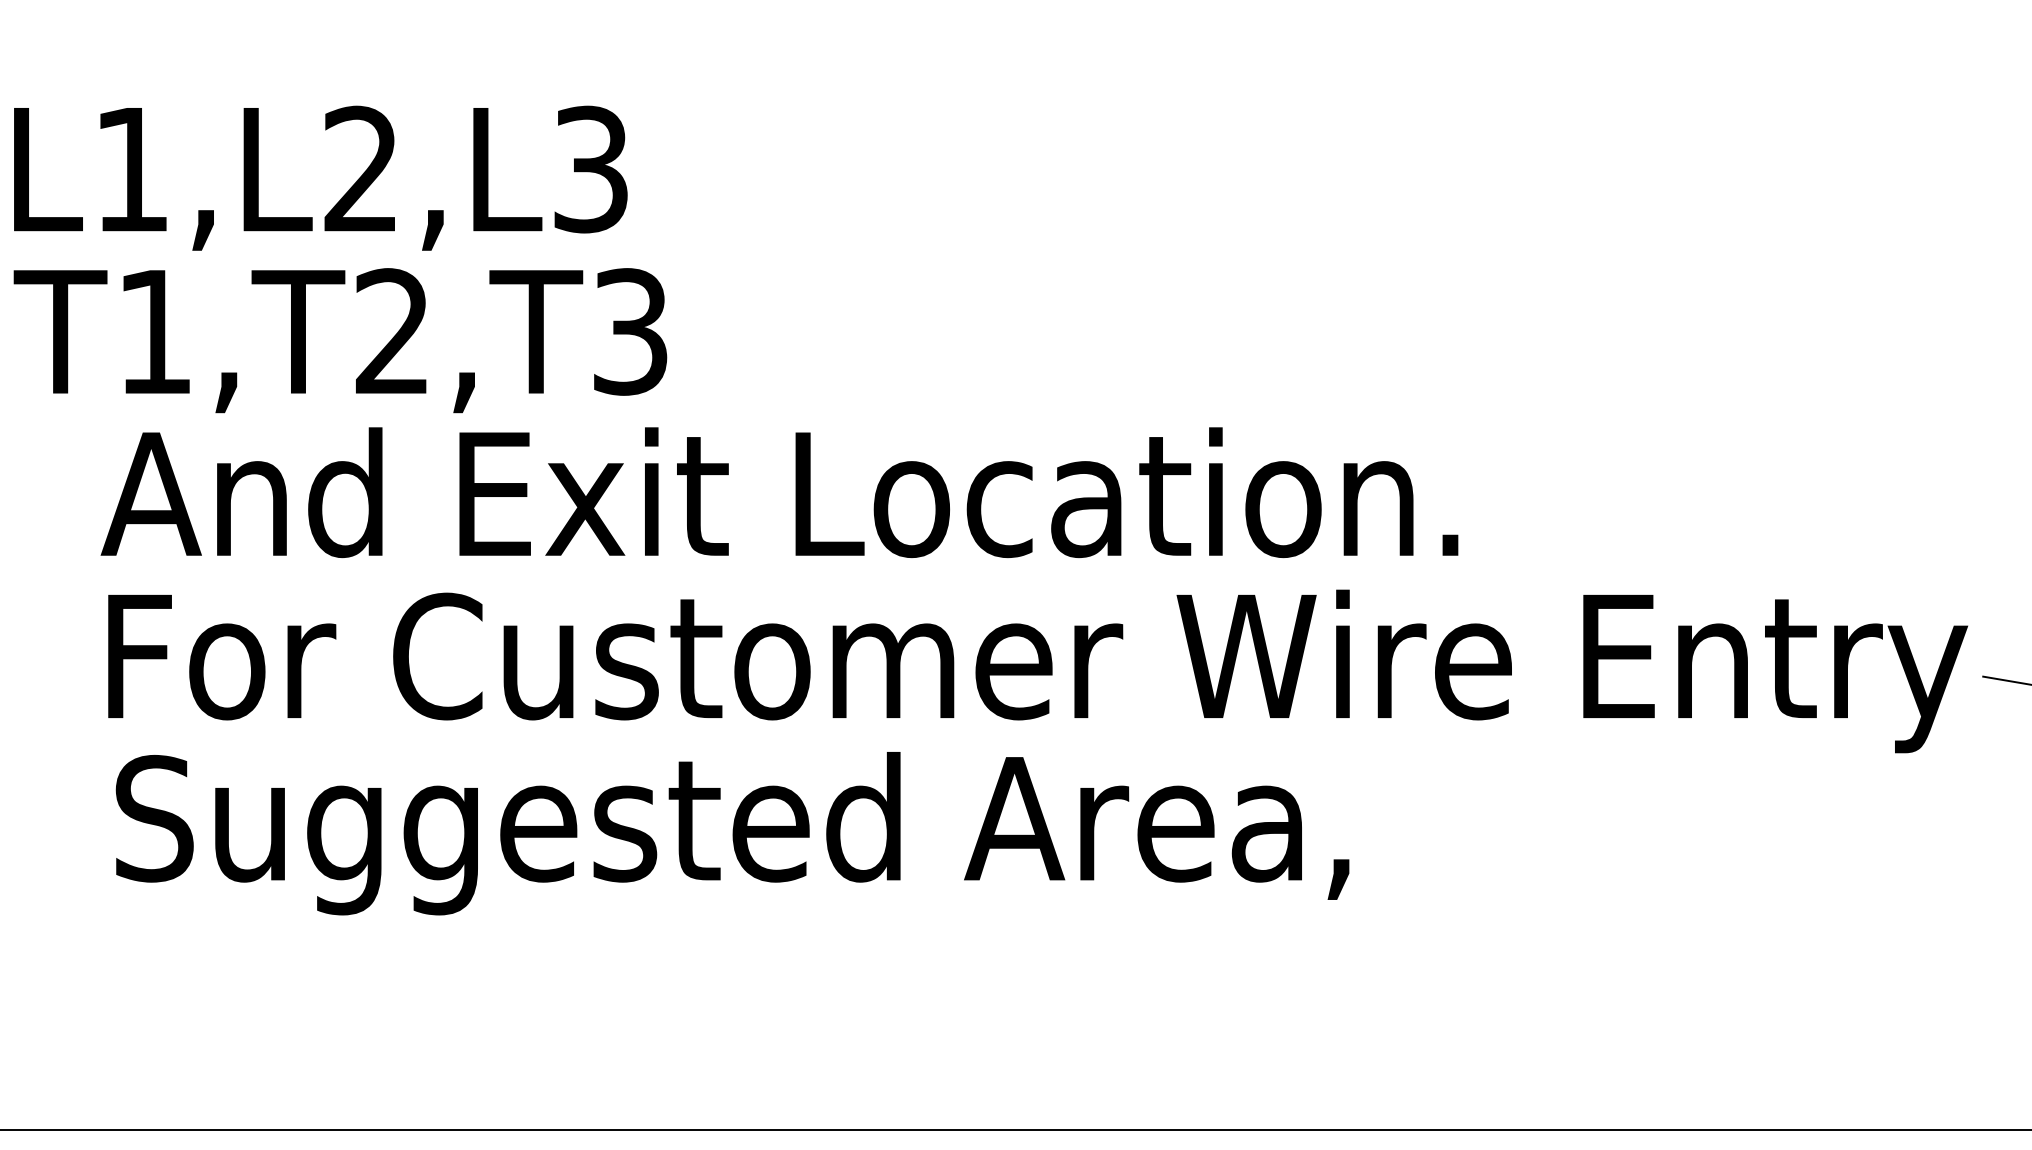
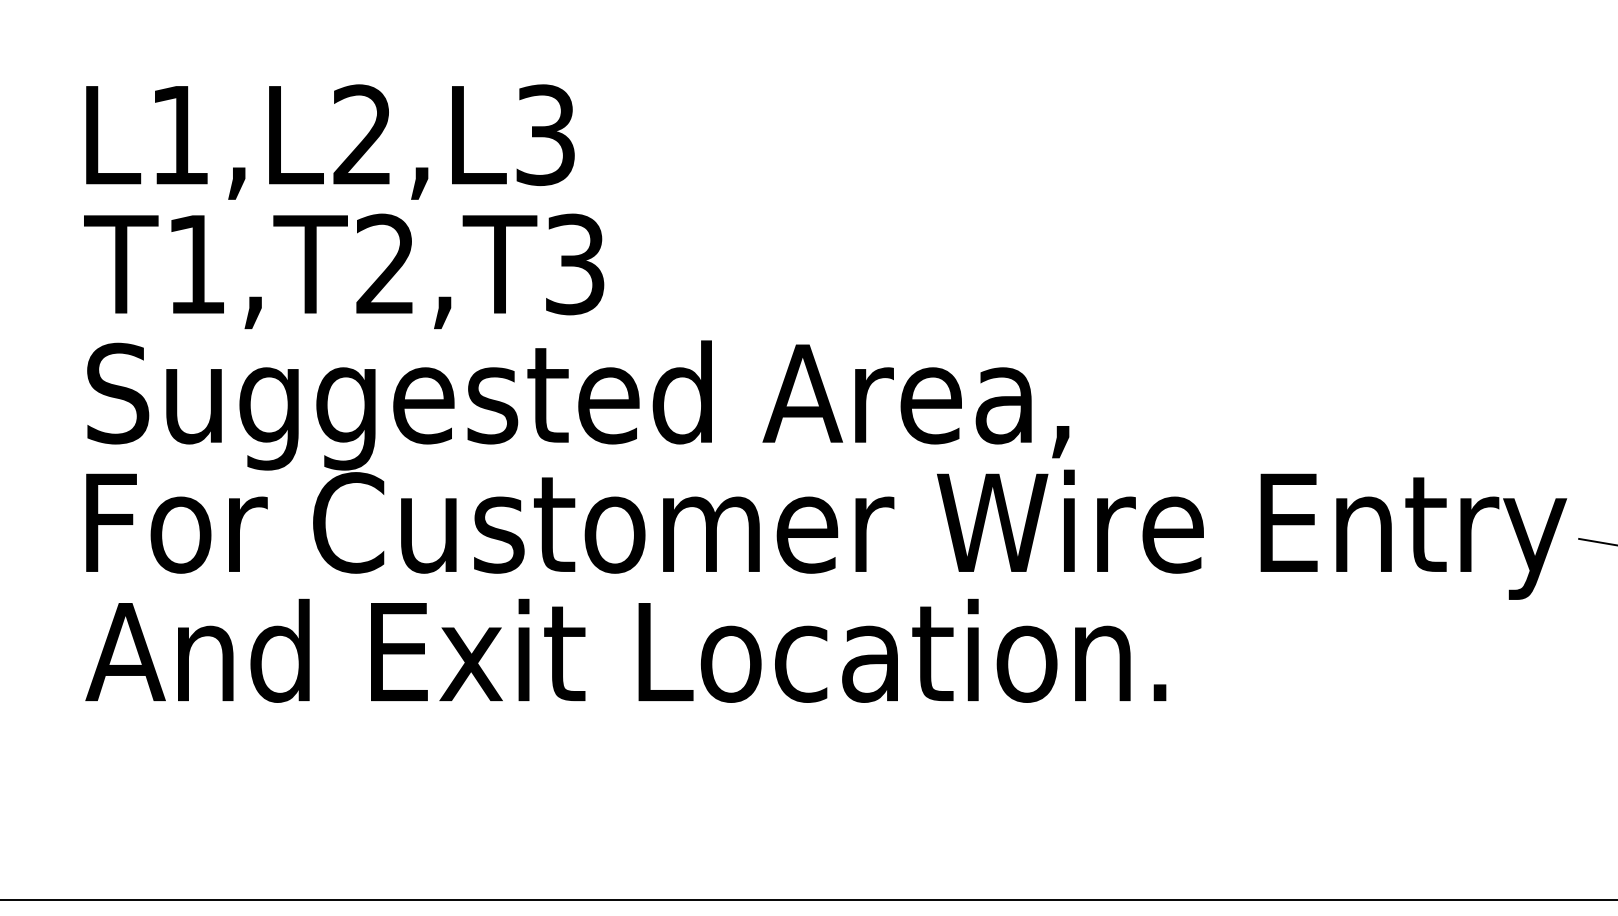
text: (320, 177) -> (330, 141), moved
text: (340, 340) -> (344, 271), moved
text: (779, 509) -> (620, 405), And Exit Location. -> Suggested Area,
text: (785, 833) -> (625, 663), Suggested Area, -> And Exit Location.

